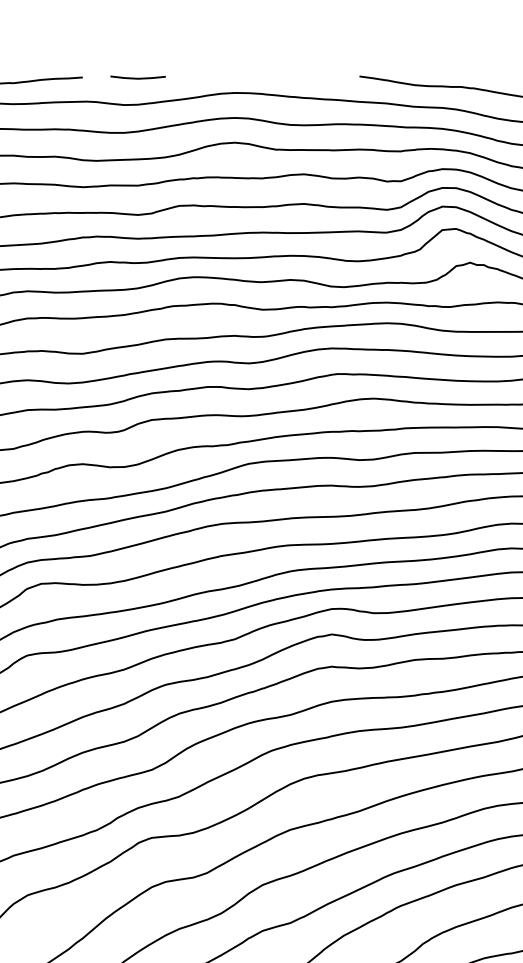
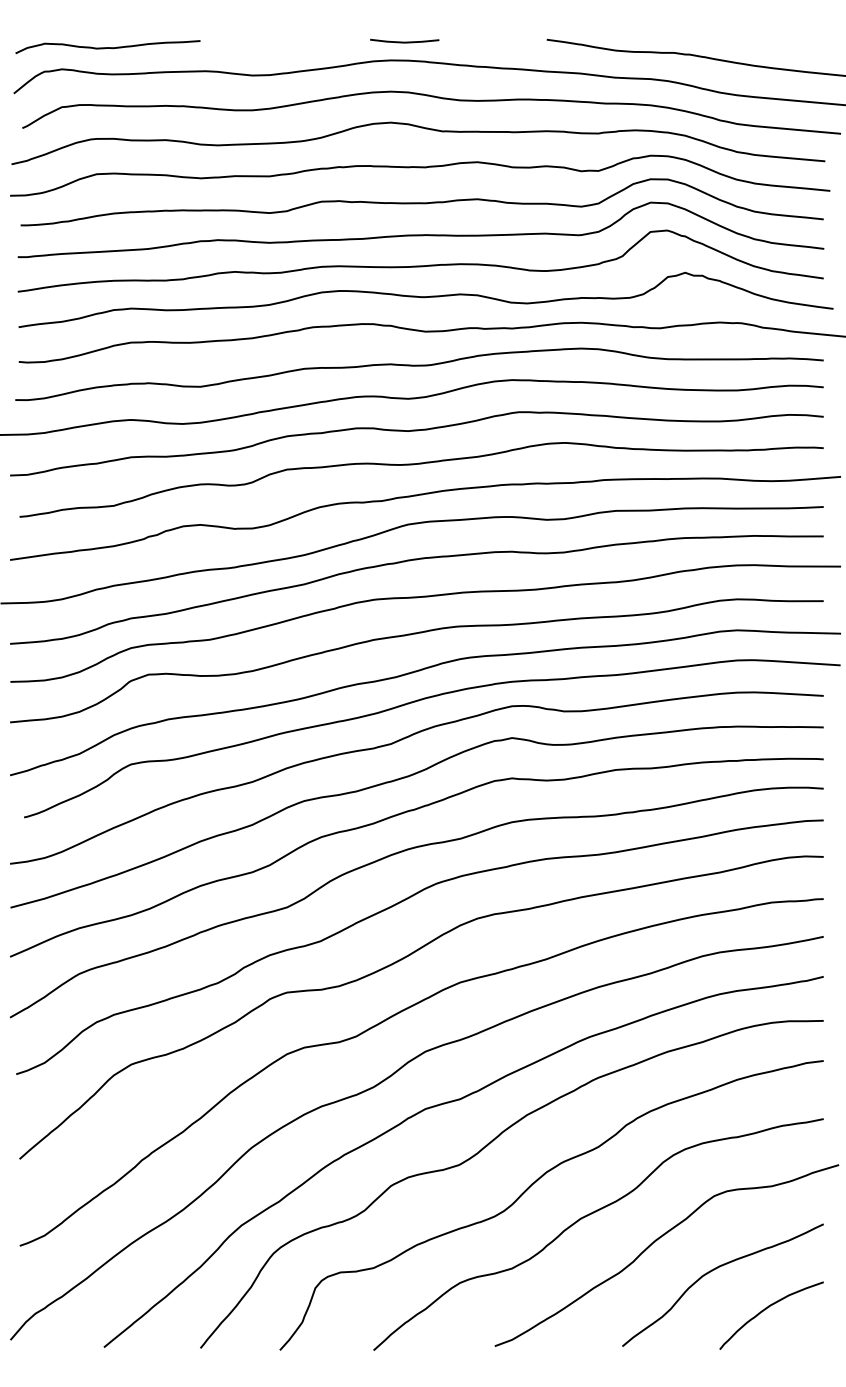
line: (137, 77) -> (404, 41), moved

